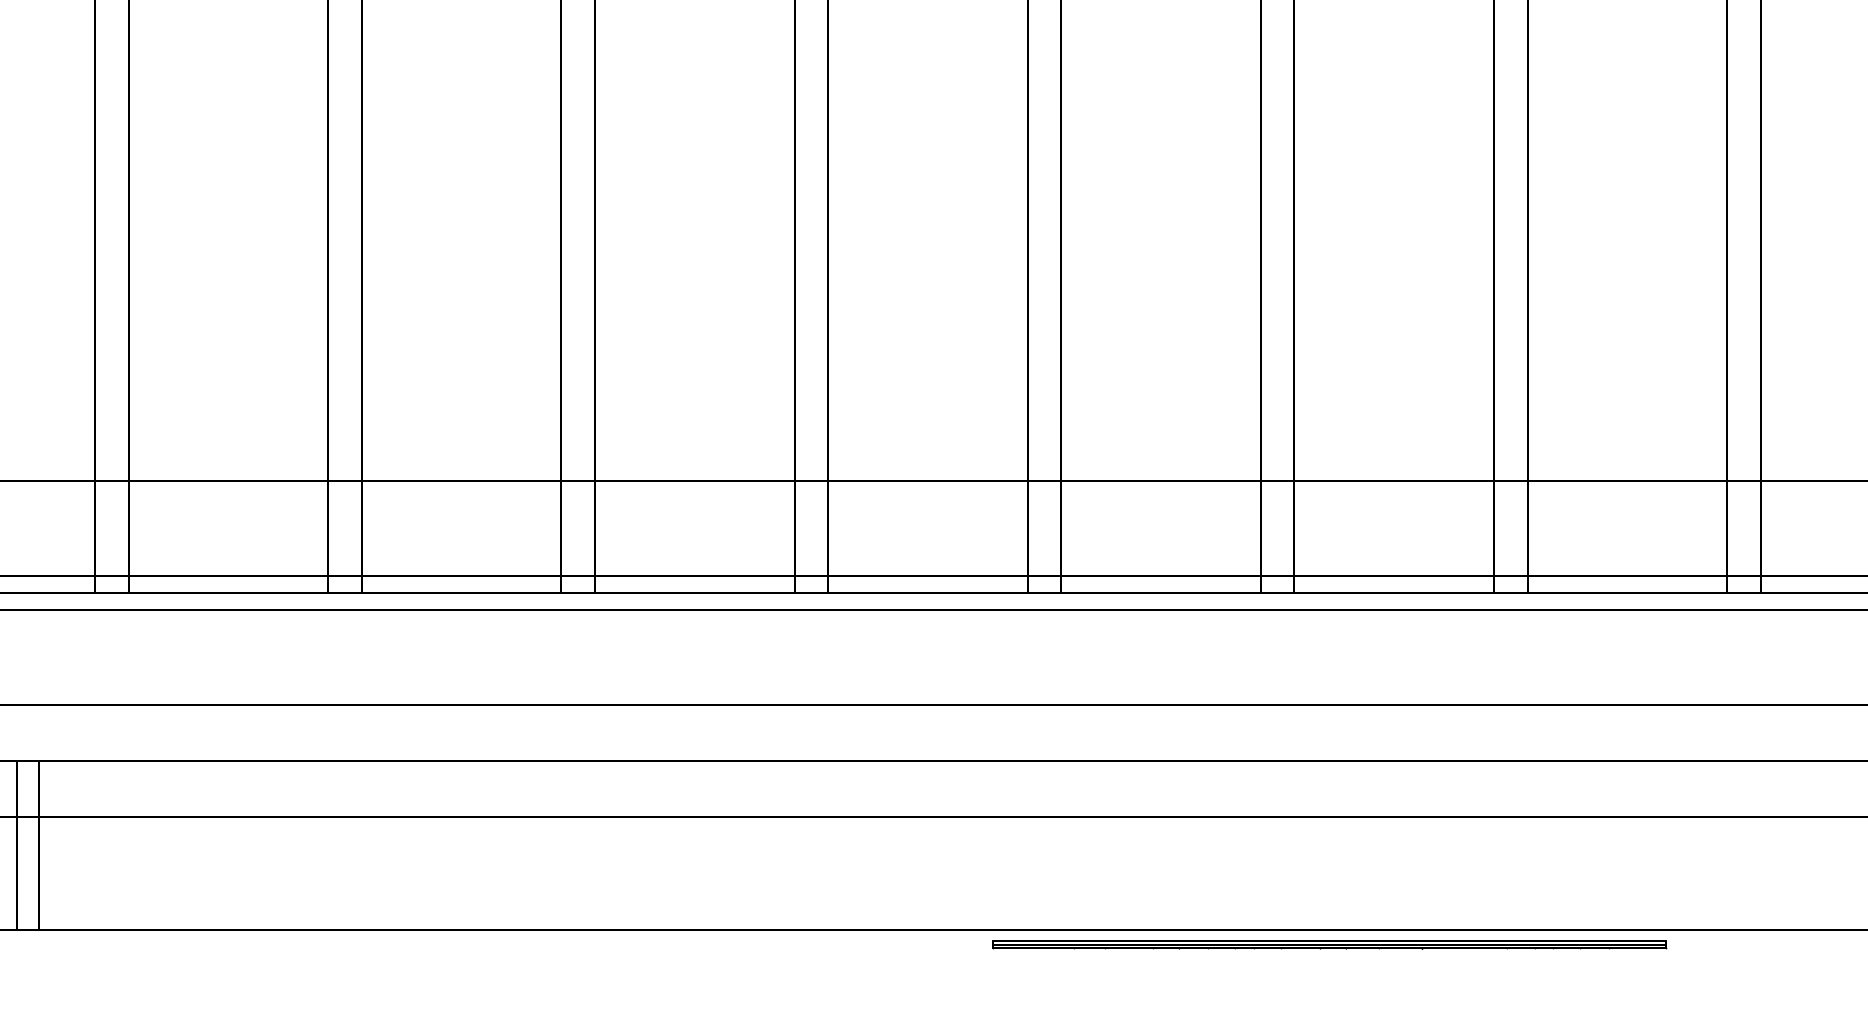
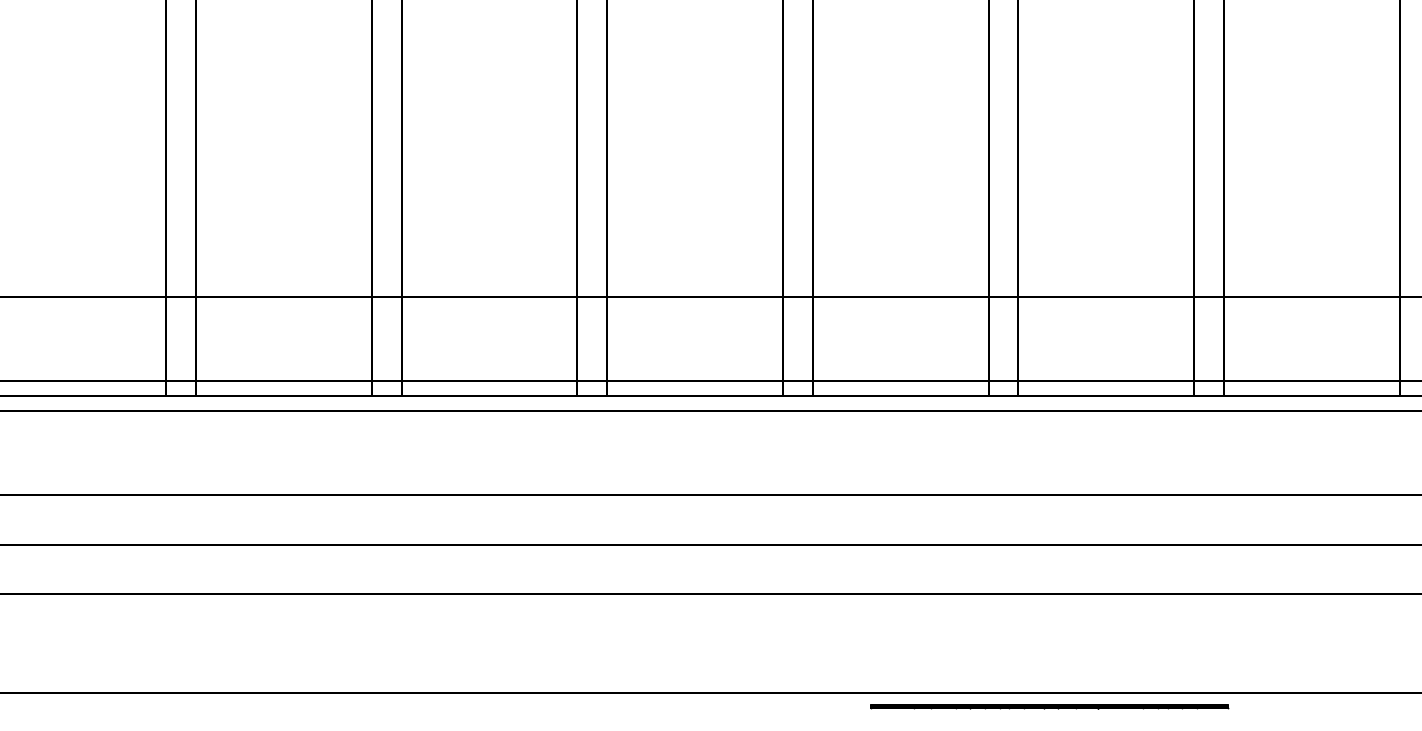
part: (1329, 944) -> (1049, 706), size x0.6

